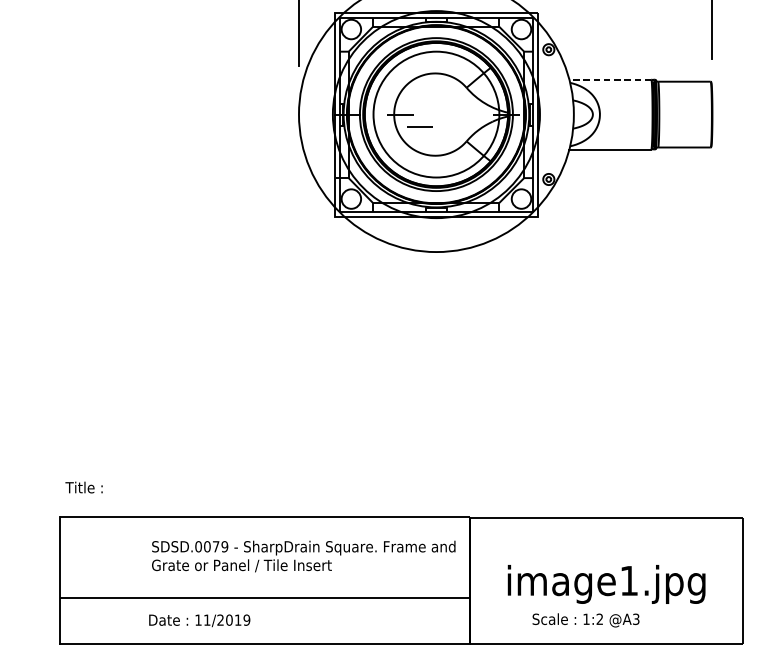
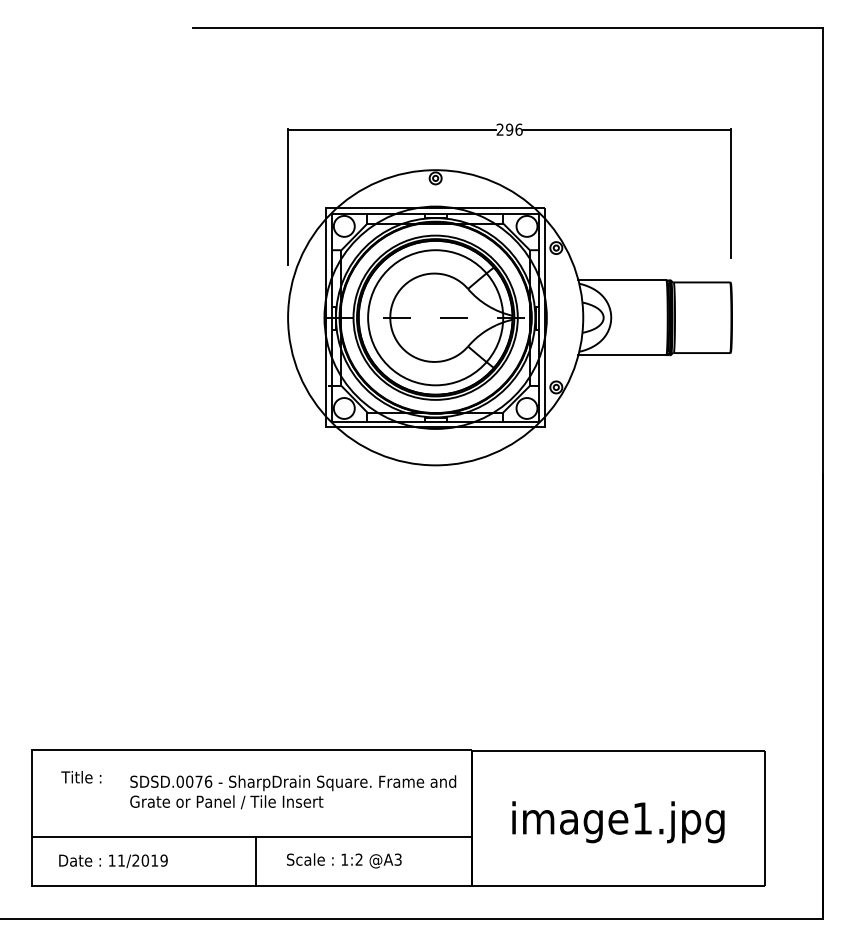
line: (609, 79) -> (621, 280), dashed -> solid
line: (419, 126) -> (453, 317), moved
text: (84, 487) -> (81, 777), moved
text: (224, 546) -> (208, 781), SDSD.0079 -> SDSD.0076
text: (199, 620) -> (113, 861), moved
line: (269, 620) -> (256, 861), added
text: (586, 620) -> (344, 860), moved

